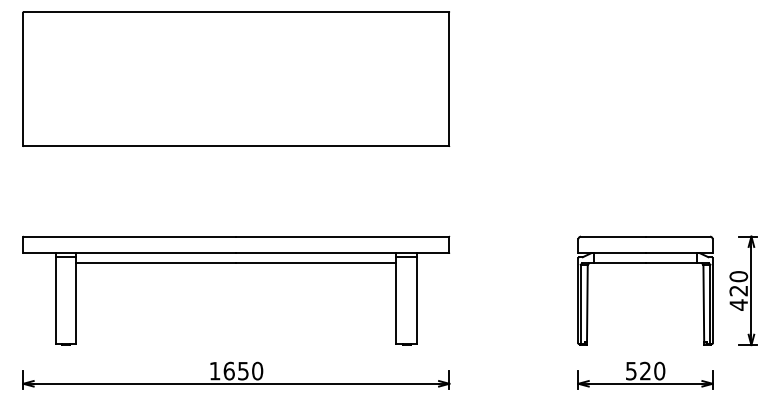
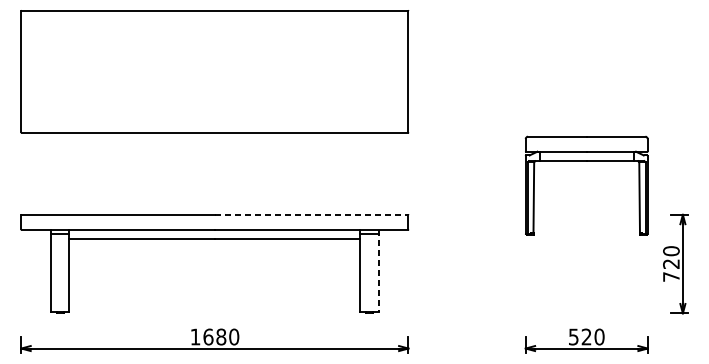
line: (343, 236) -> (312, 214), solid -> dashed
part: (645, 263) -> (586, 161), moved
line: (417, 299) -> (379, 271), solid -> dashed
text: (738, 304) -> (671, 276), 420 -> 720
text: (243, 370) -> (221, 336), 1650 -> 1680

